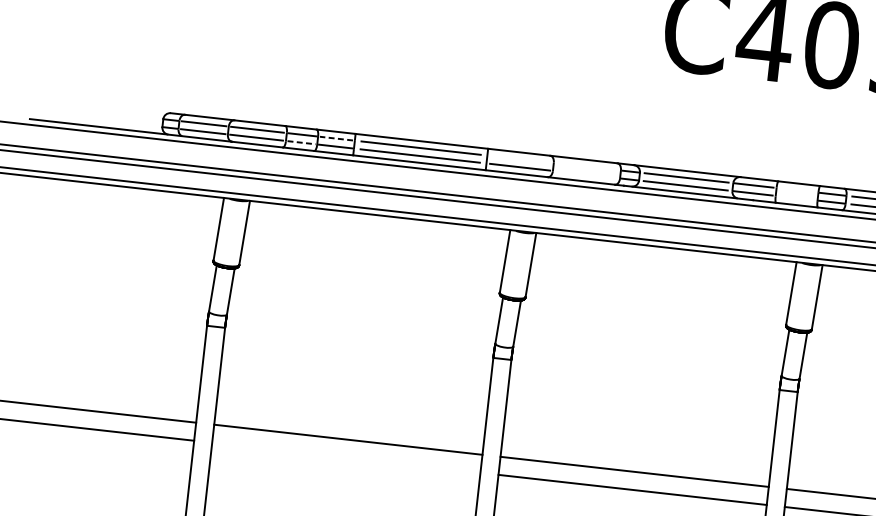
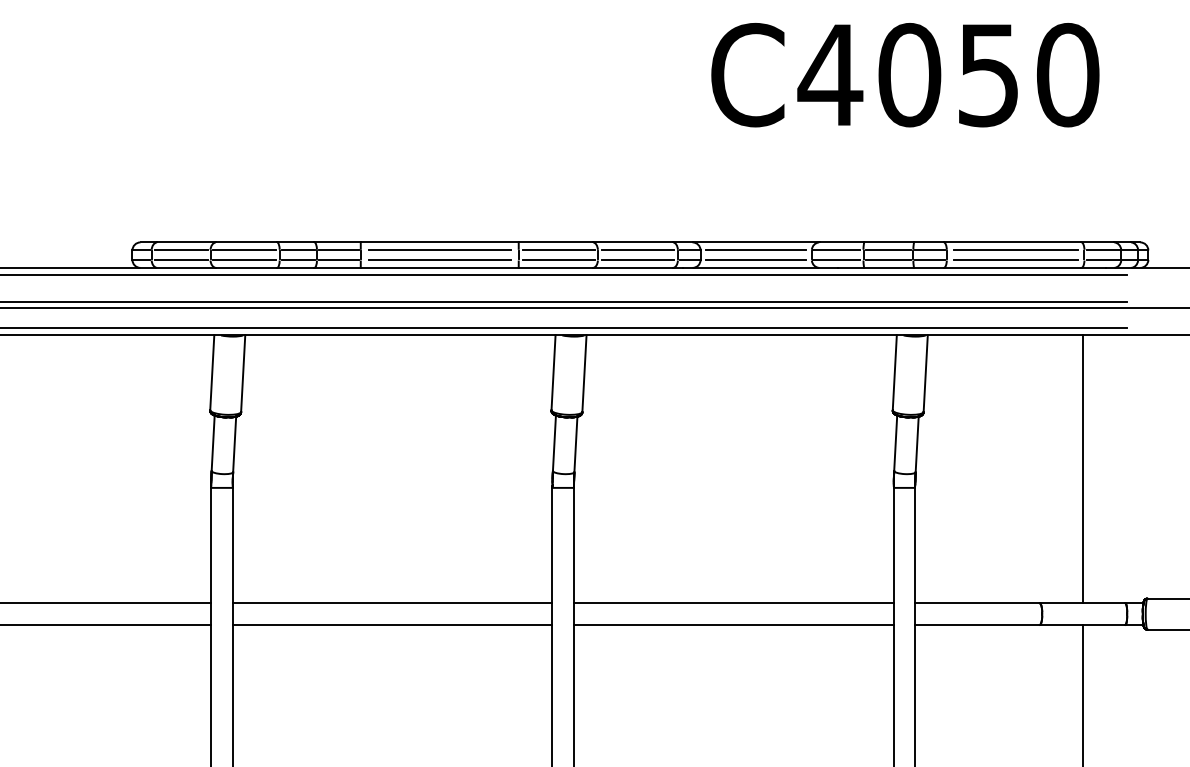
line: (336, 138) -> (338, 250), dashed -> solid
line: (301, 142) -> (298, 259), dashed -> solid
line: (520, 159) -> (558, 250), added
line: (587, 166) -> (637, 250), added
line: (586, 174) -> (637, 259), added
line: (796, 190) -> (887, 250), added
line: (795, 197) -> (887, 259), added
line: (346, 457) -> (392, 624), added

